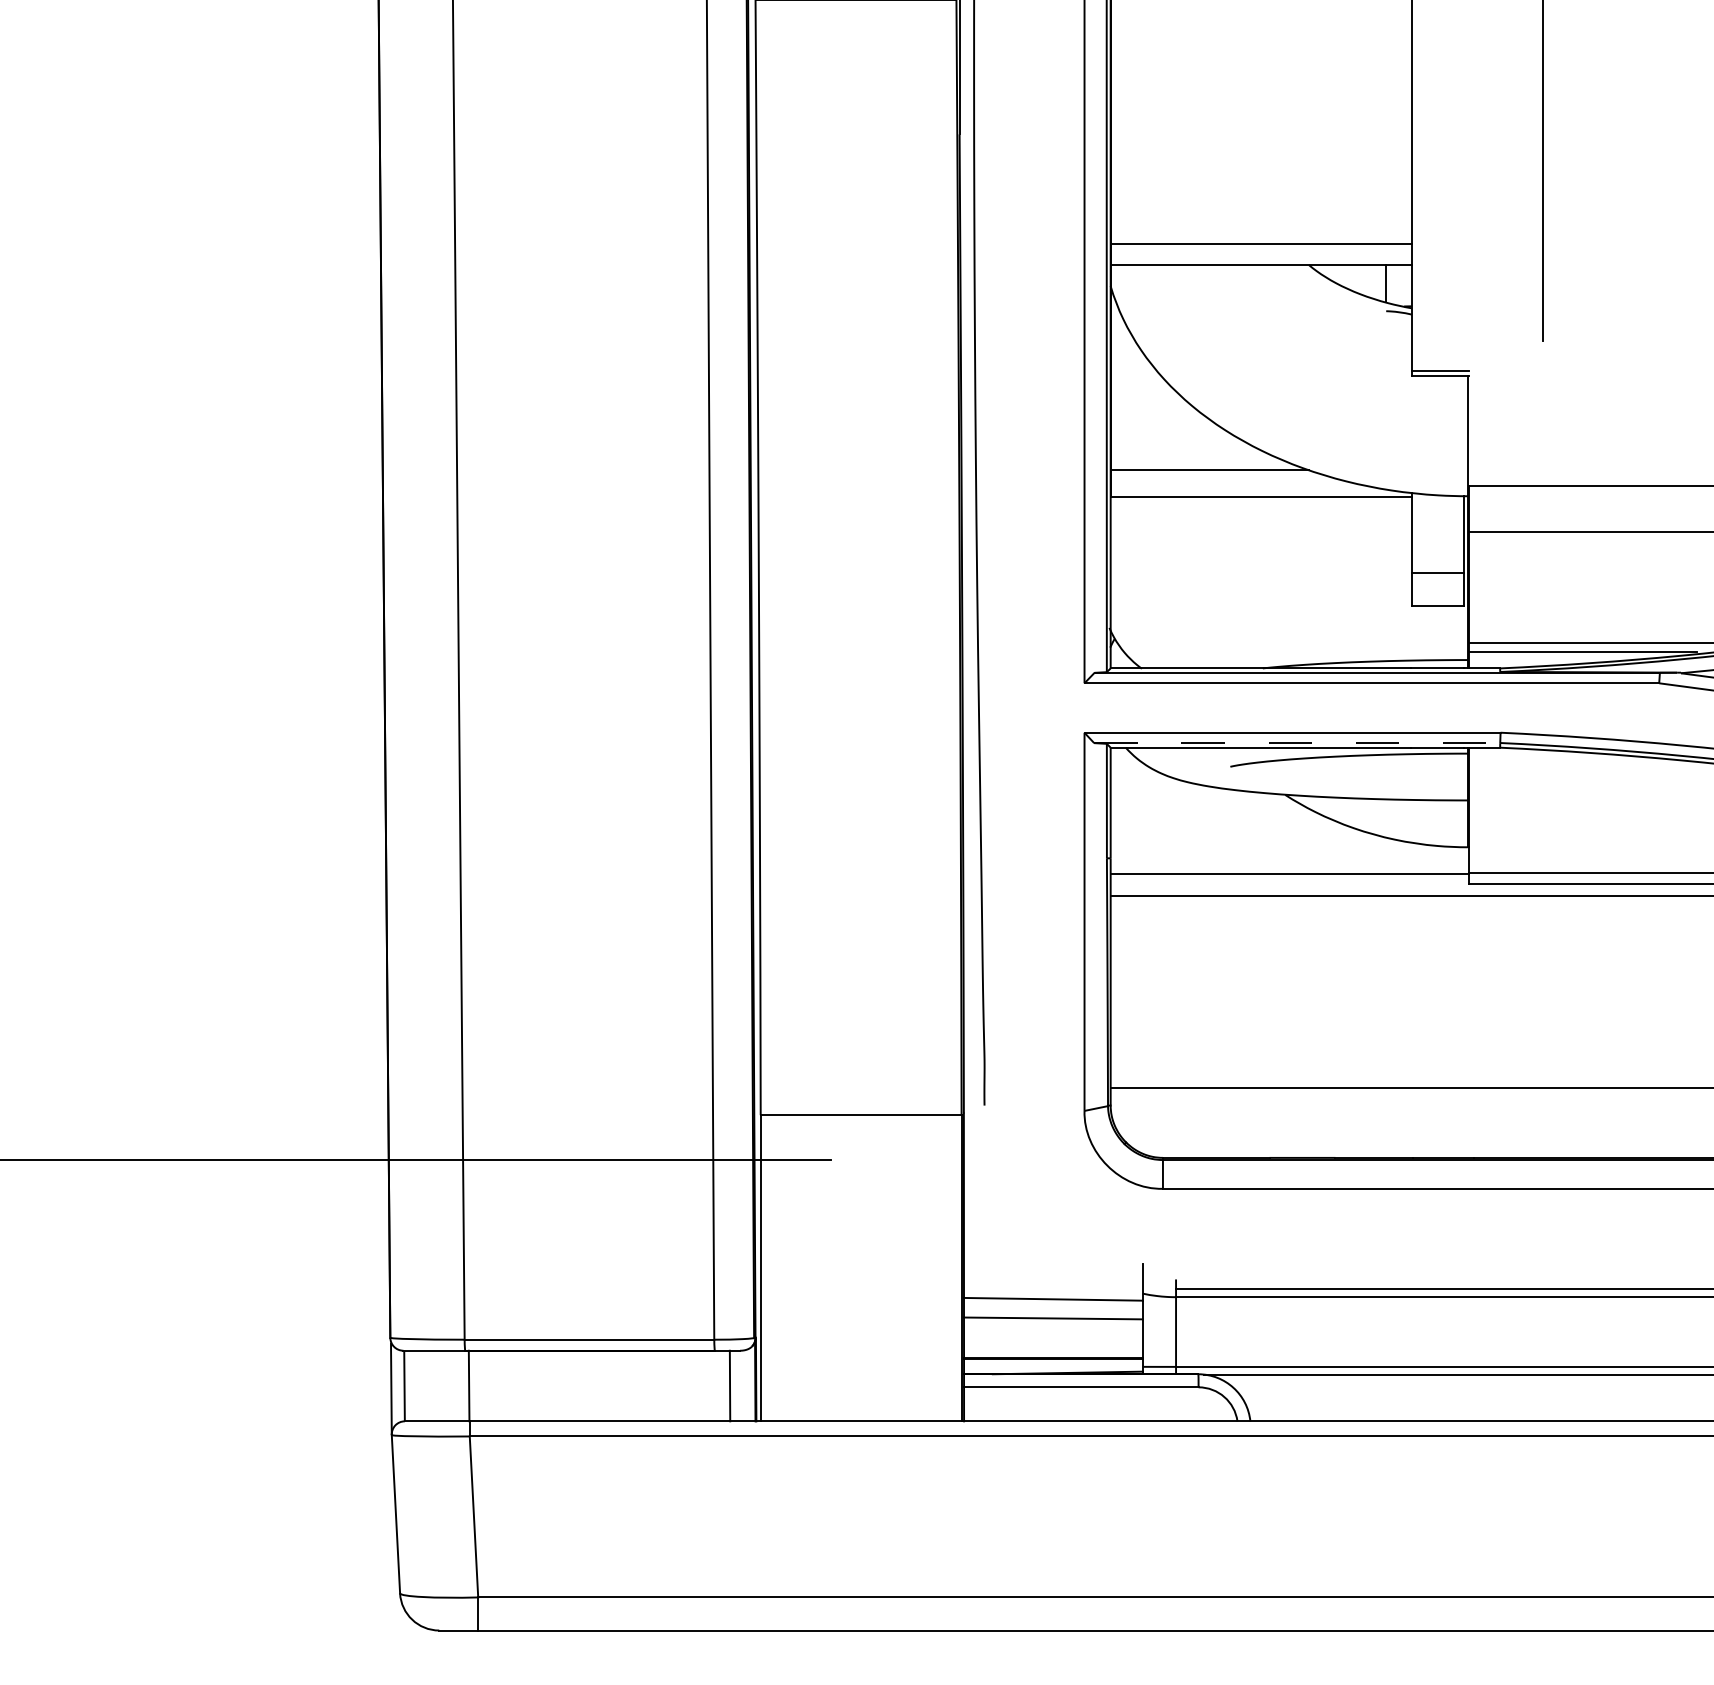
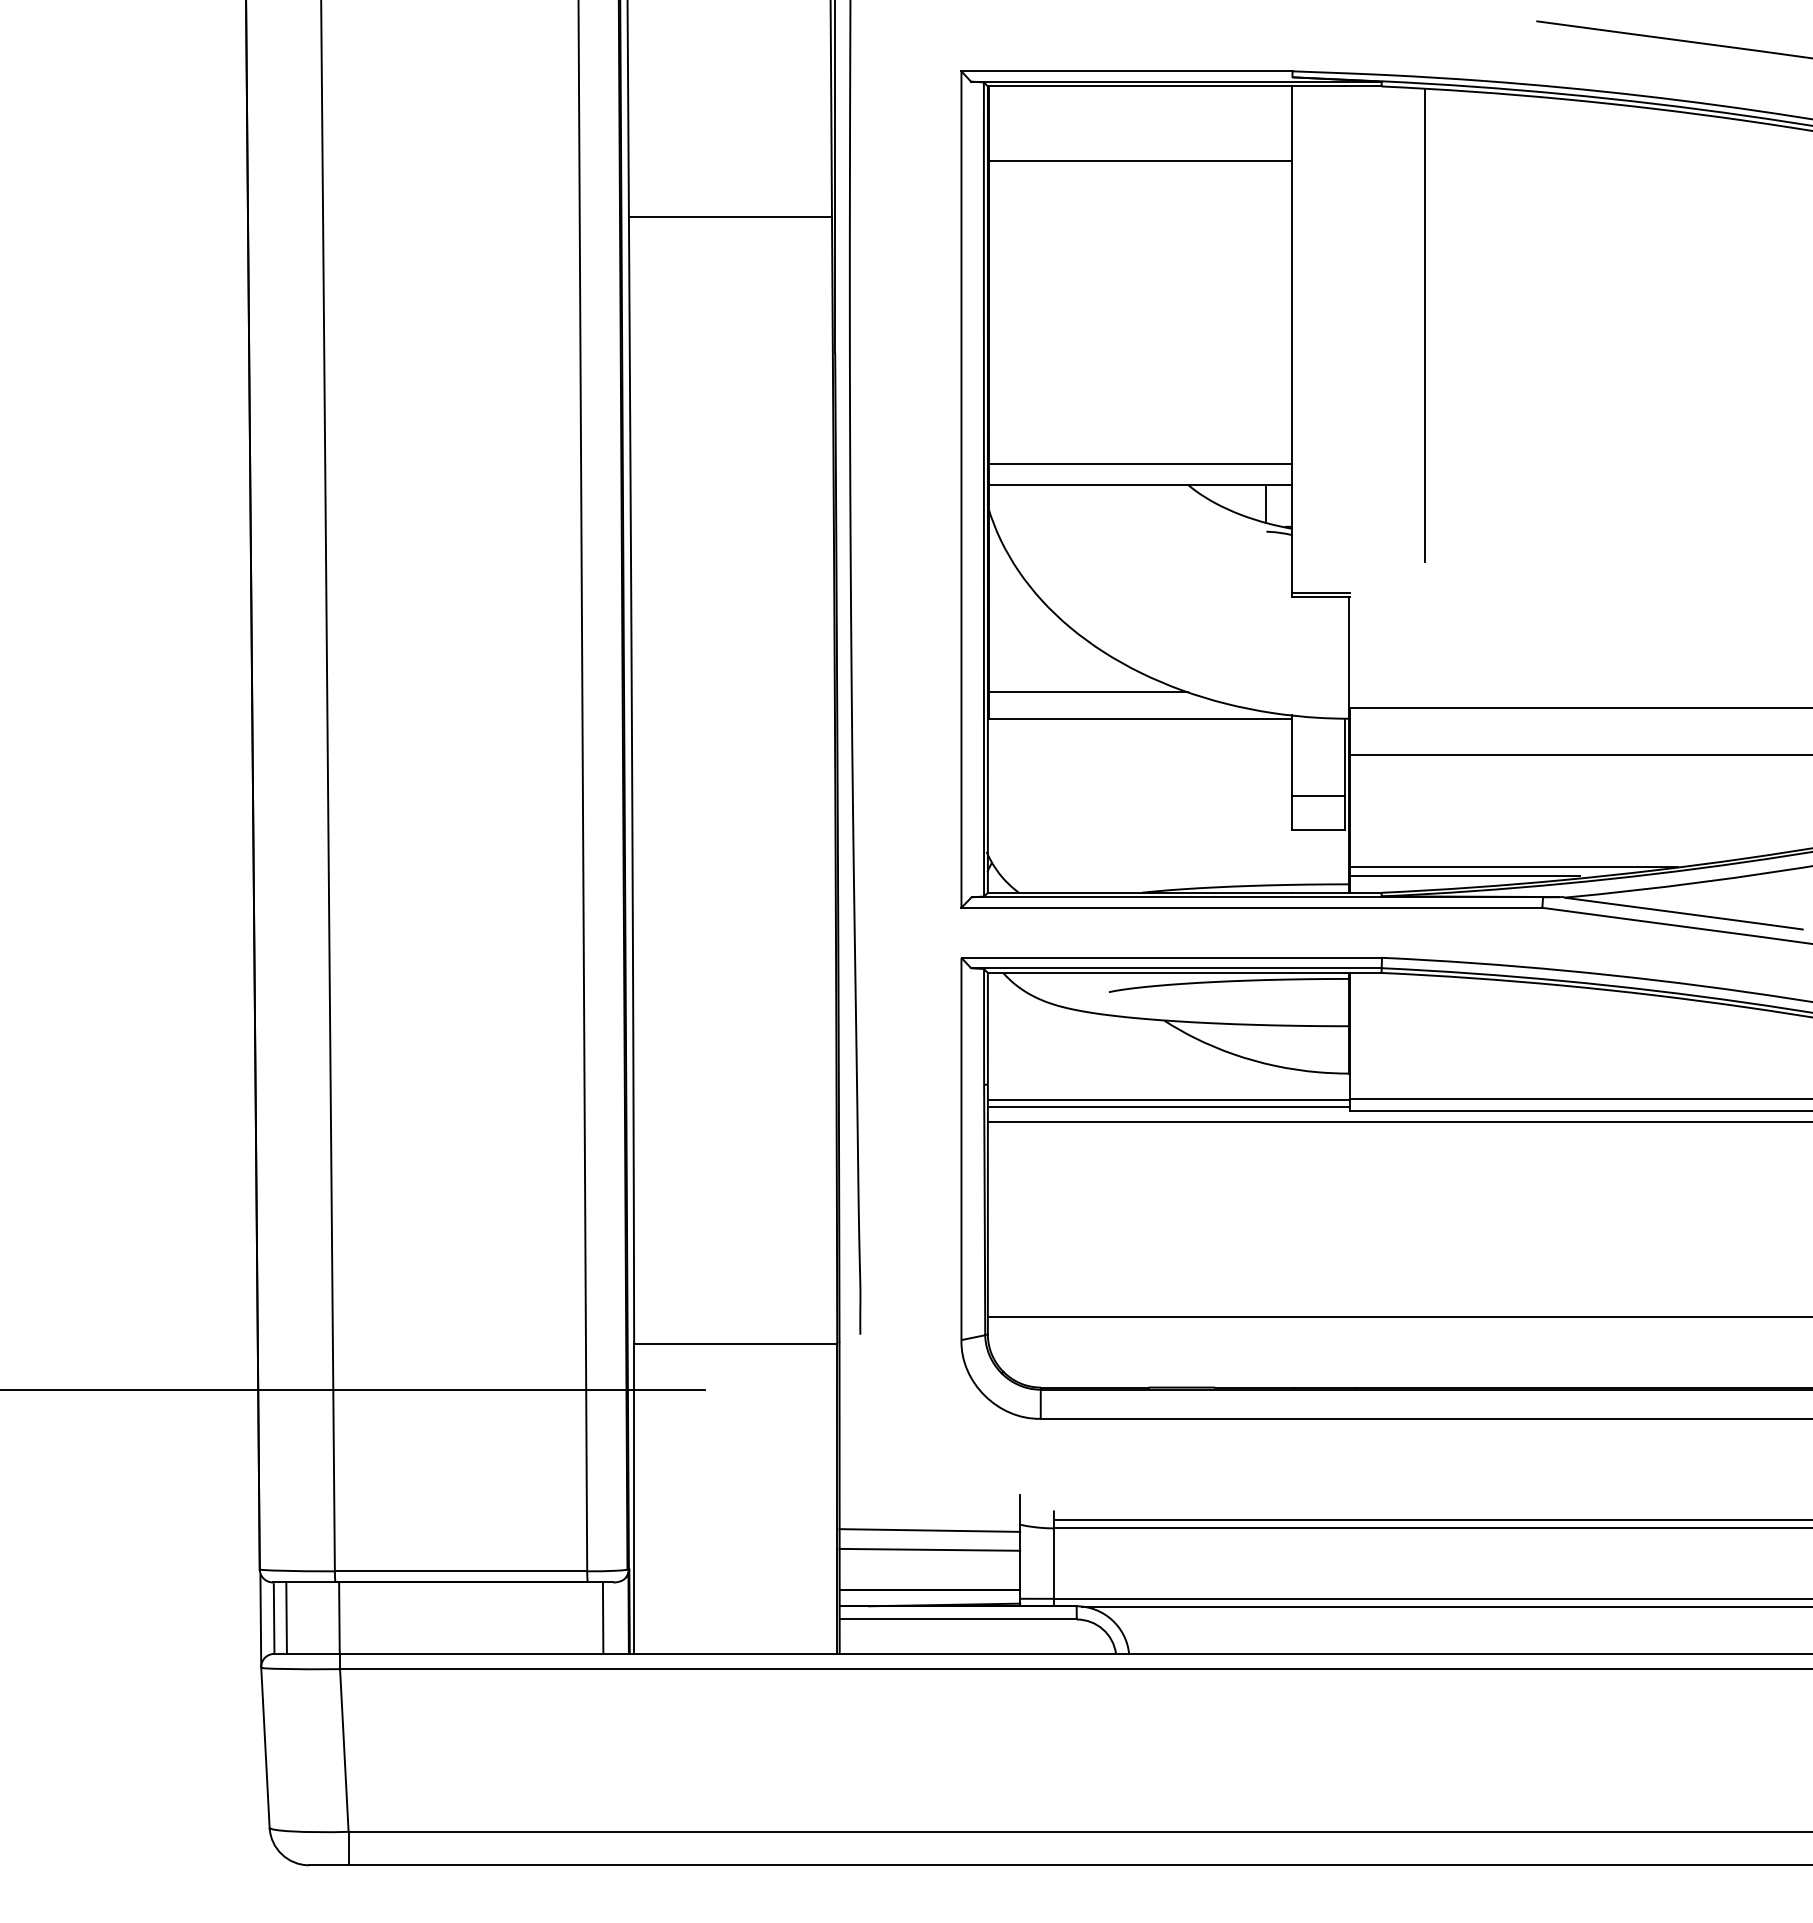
line: (1297, 743) -> (1176, 968), dashed -> solid
line: (1289, 880) -> (1168, 1107), added
line: (416, 1385) -> (286, 1617), added

